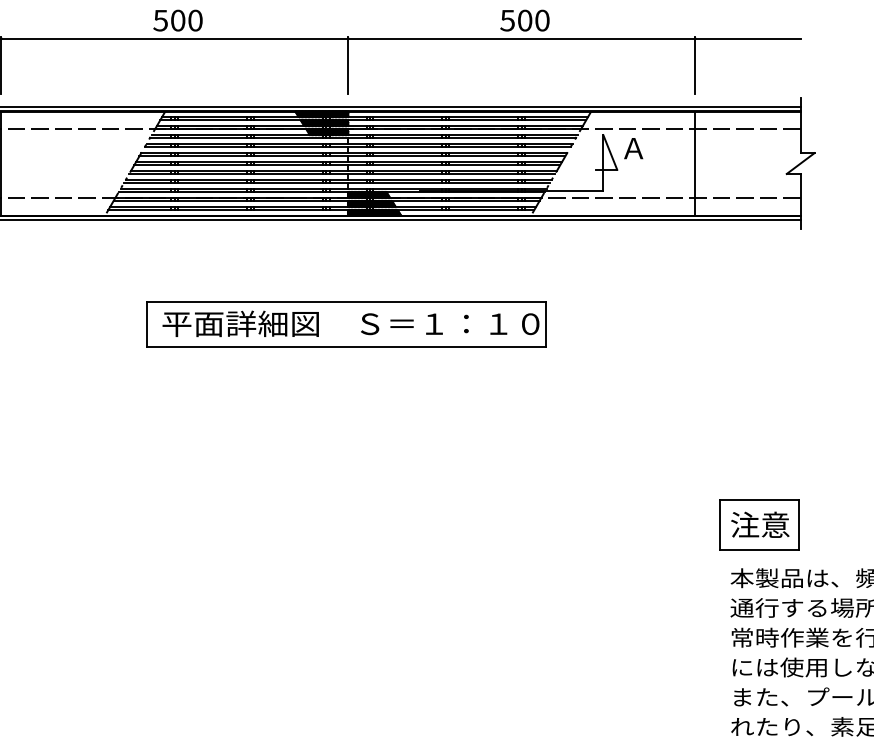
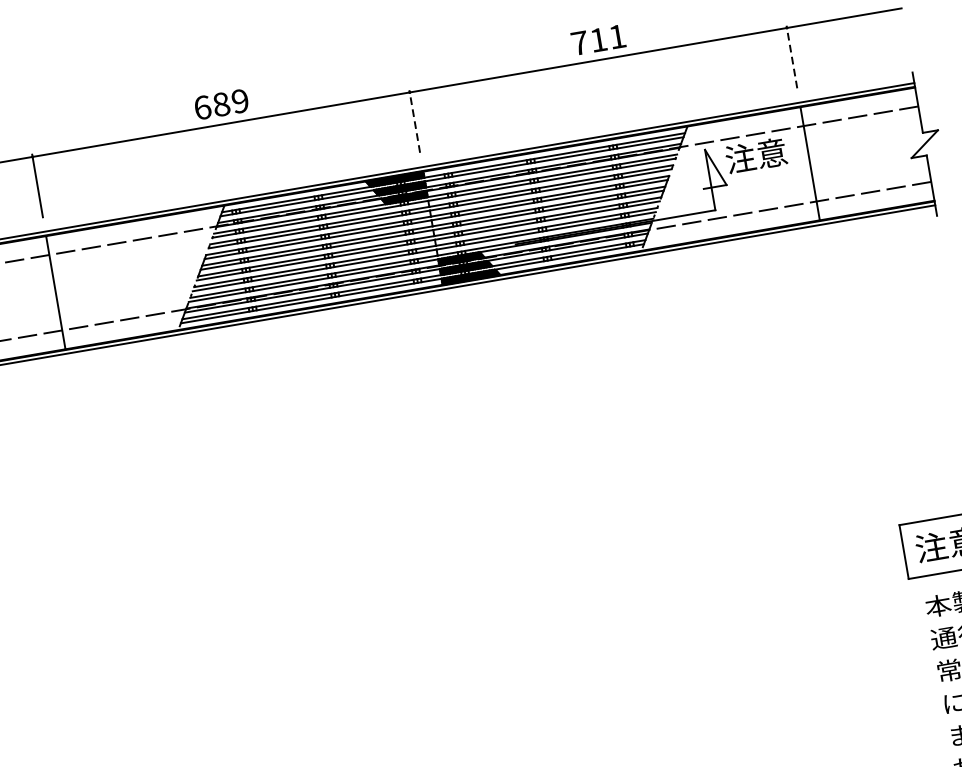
text: (177, 20) -> (220, 104), 500 -> 689
text: (524, 20) -> (598, 39), 500 -> 711
line: (348, 65) -> (415, 121), solid -> dashed
line: (695, 65) -> (792, 57), solid -> dashed
text: (647, 148) -> (755, 156), Ａ -> 注意
part: (346, 324) -> (461, 403), removed

